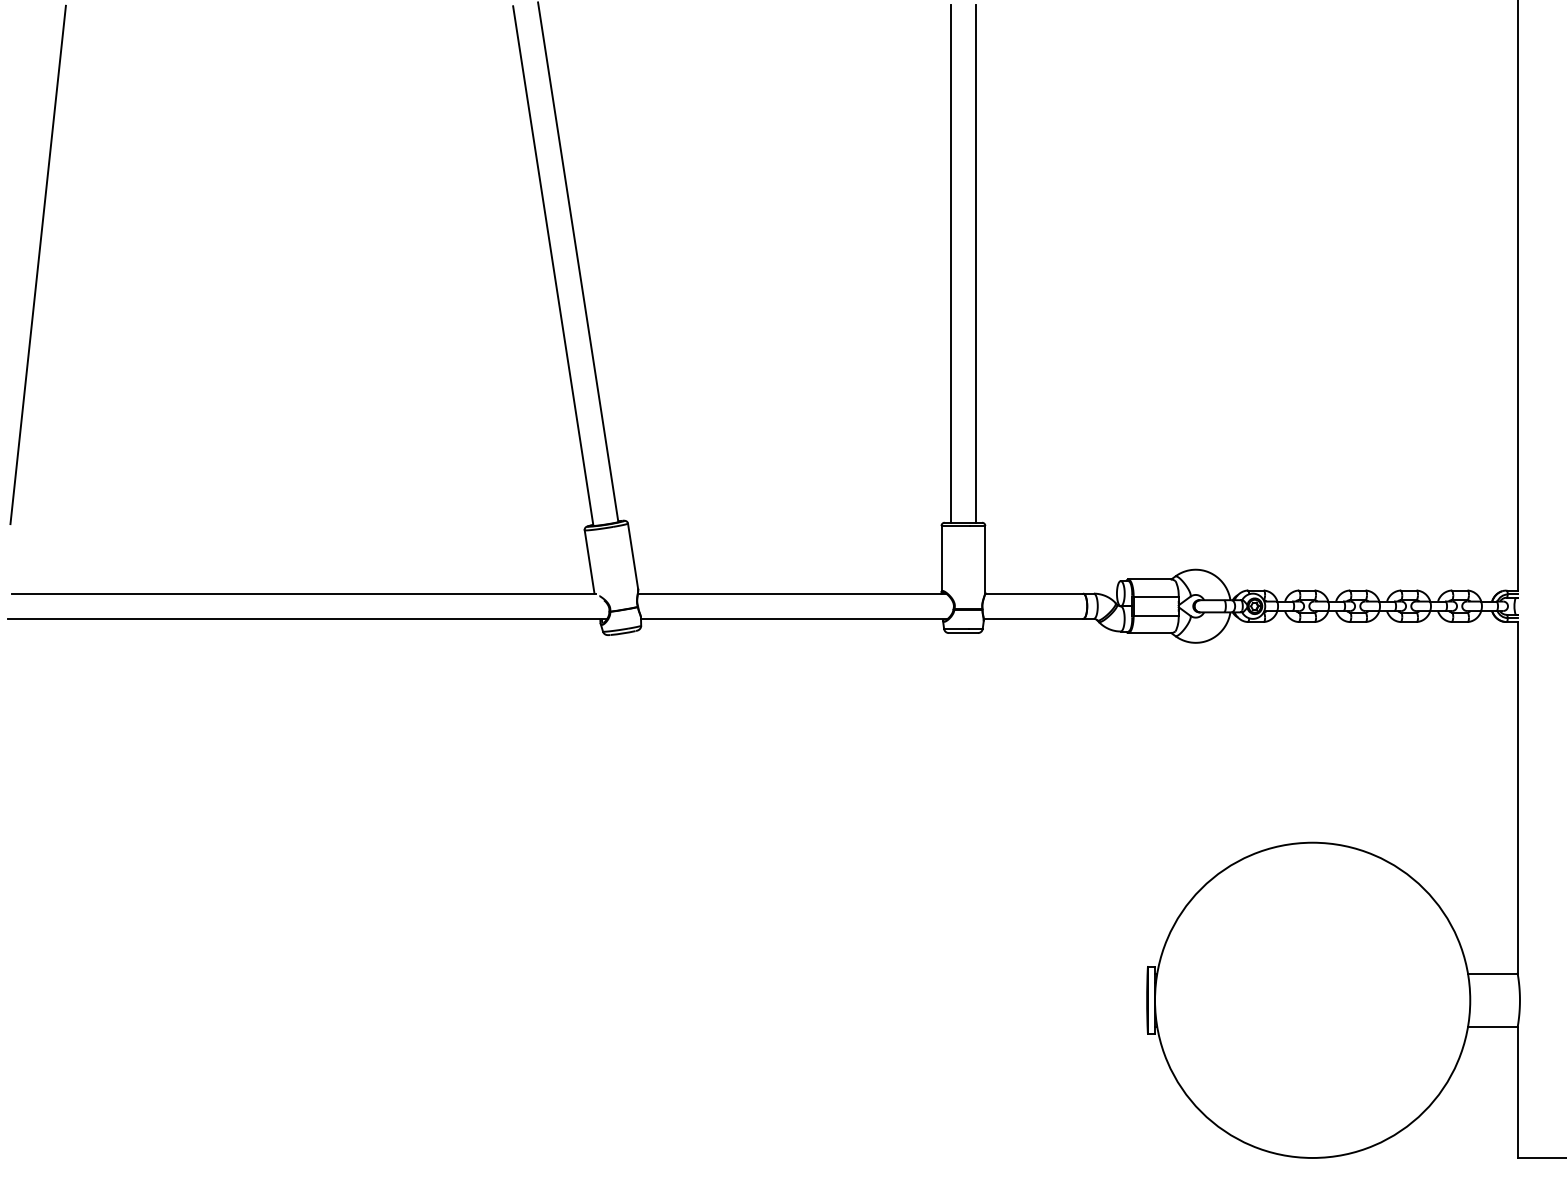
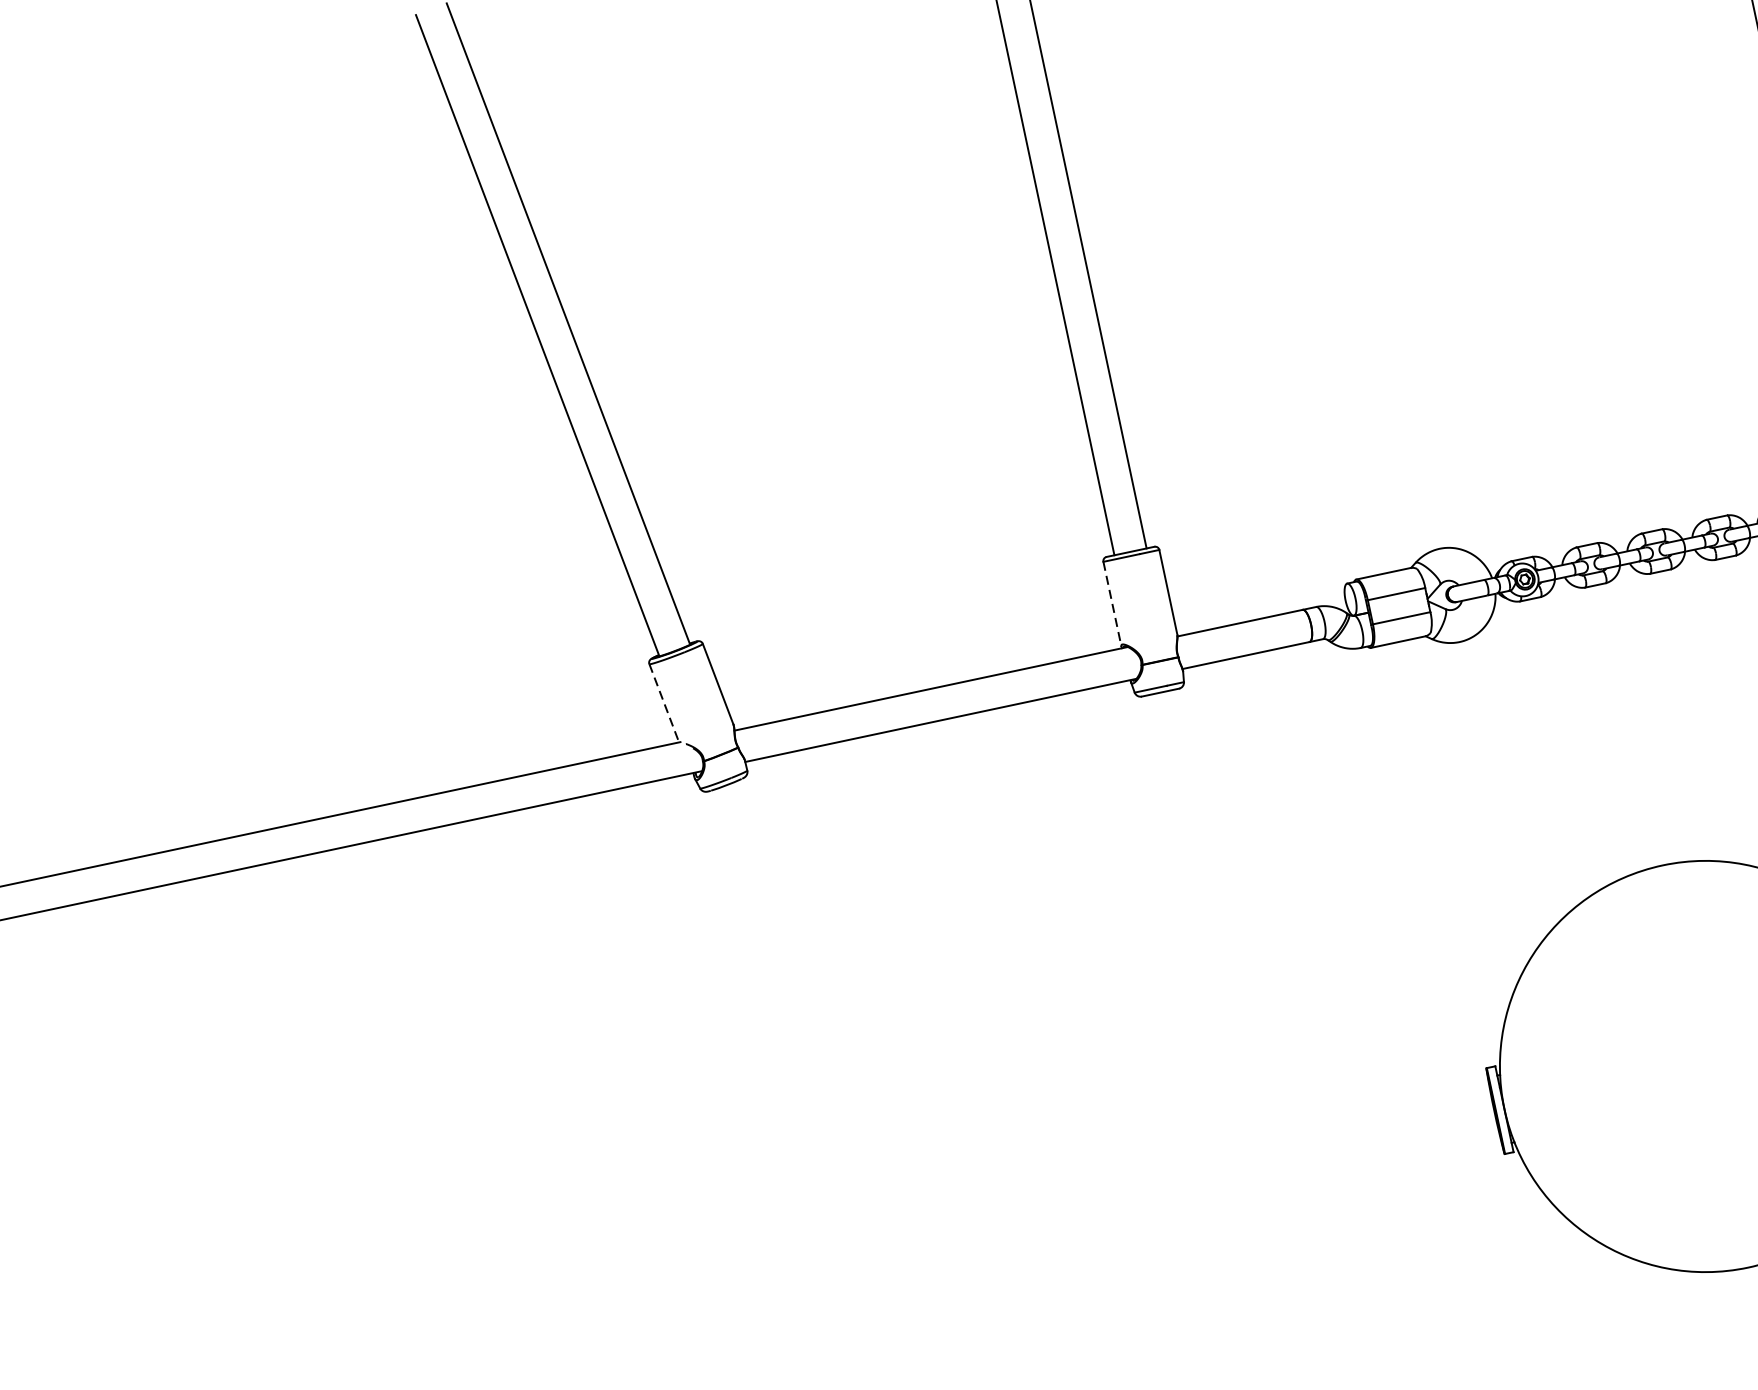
line: (941, 559) -> (1112, 604), solid -> dashed
line: (589, 562) -> (664, 703), solid -> dashed

